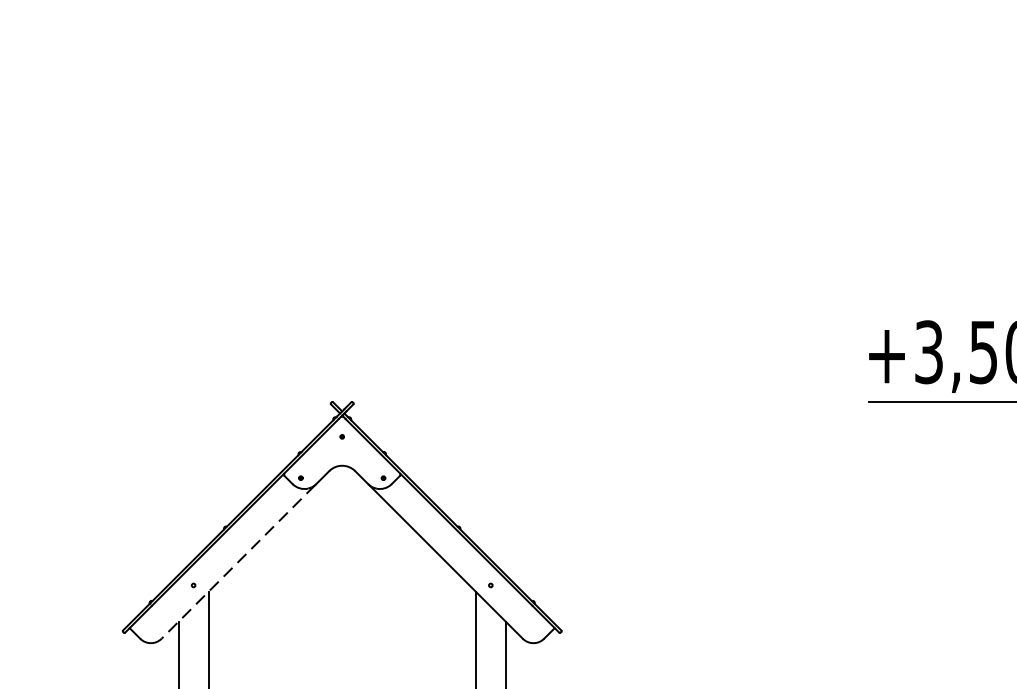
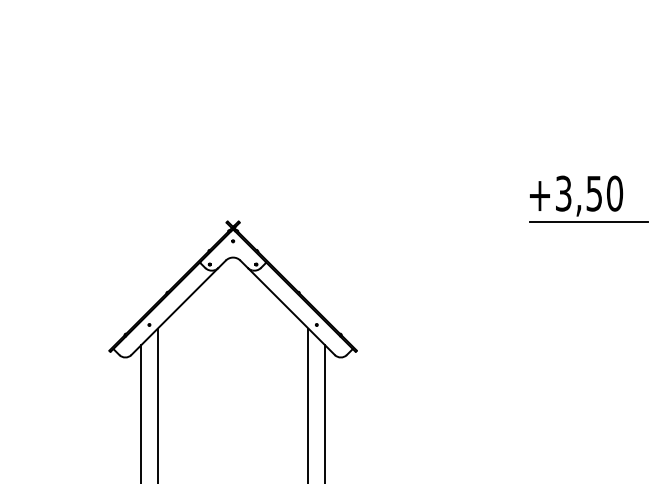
line: (238, 563) -> (174, 312), dashed -> solid

